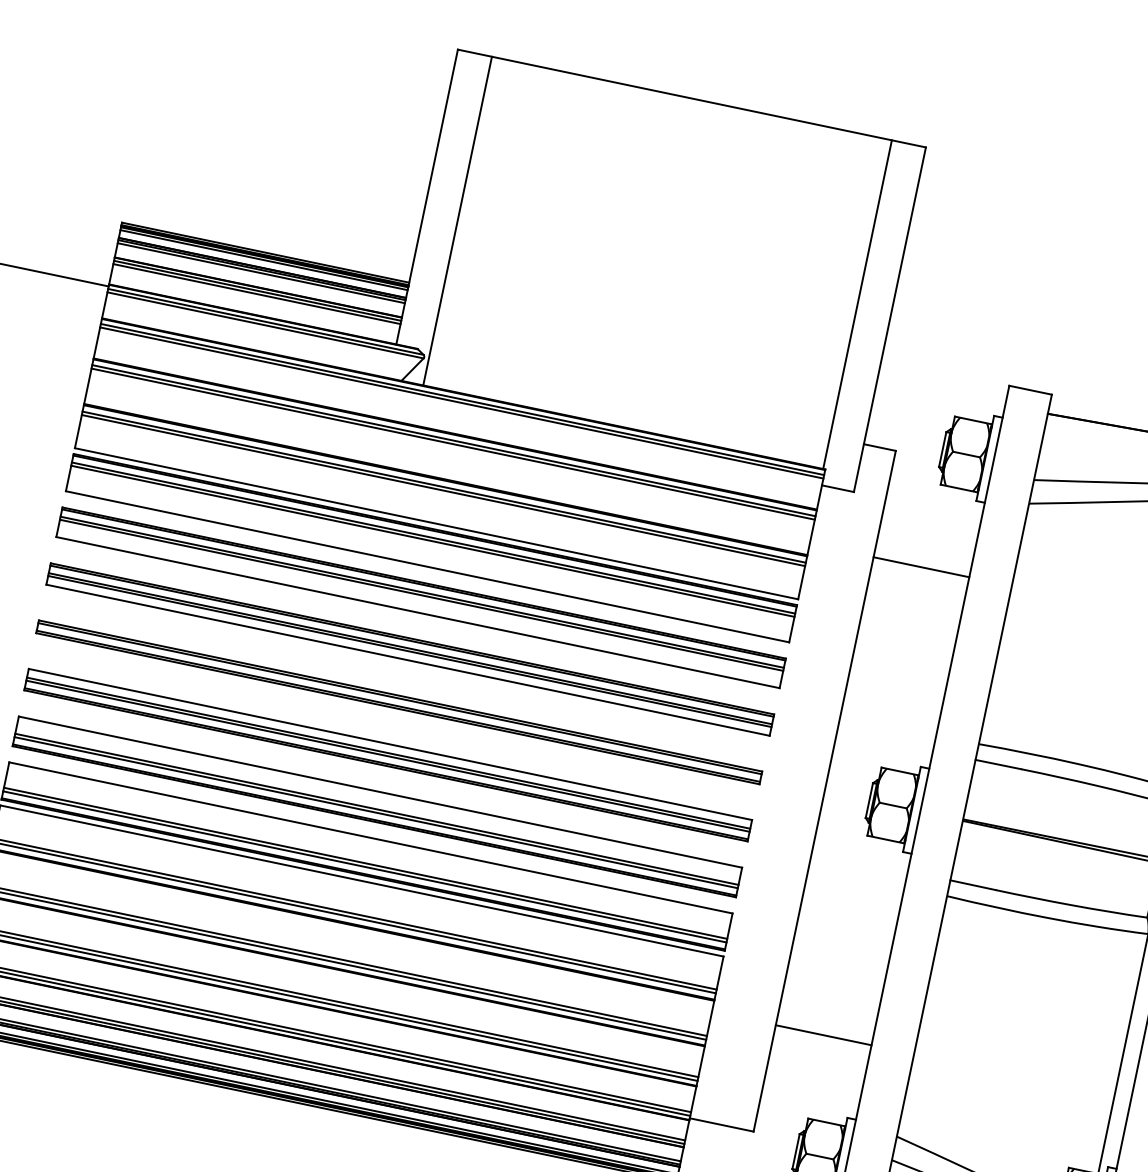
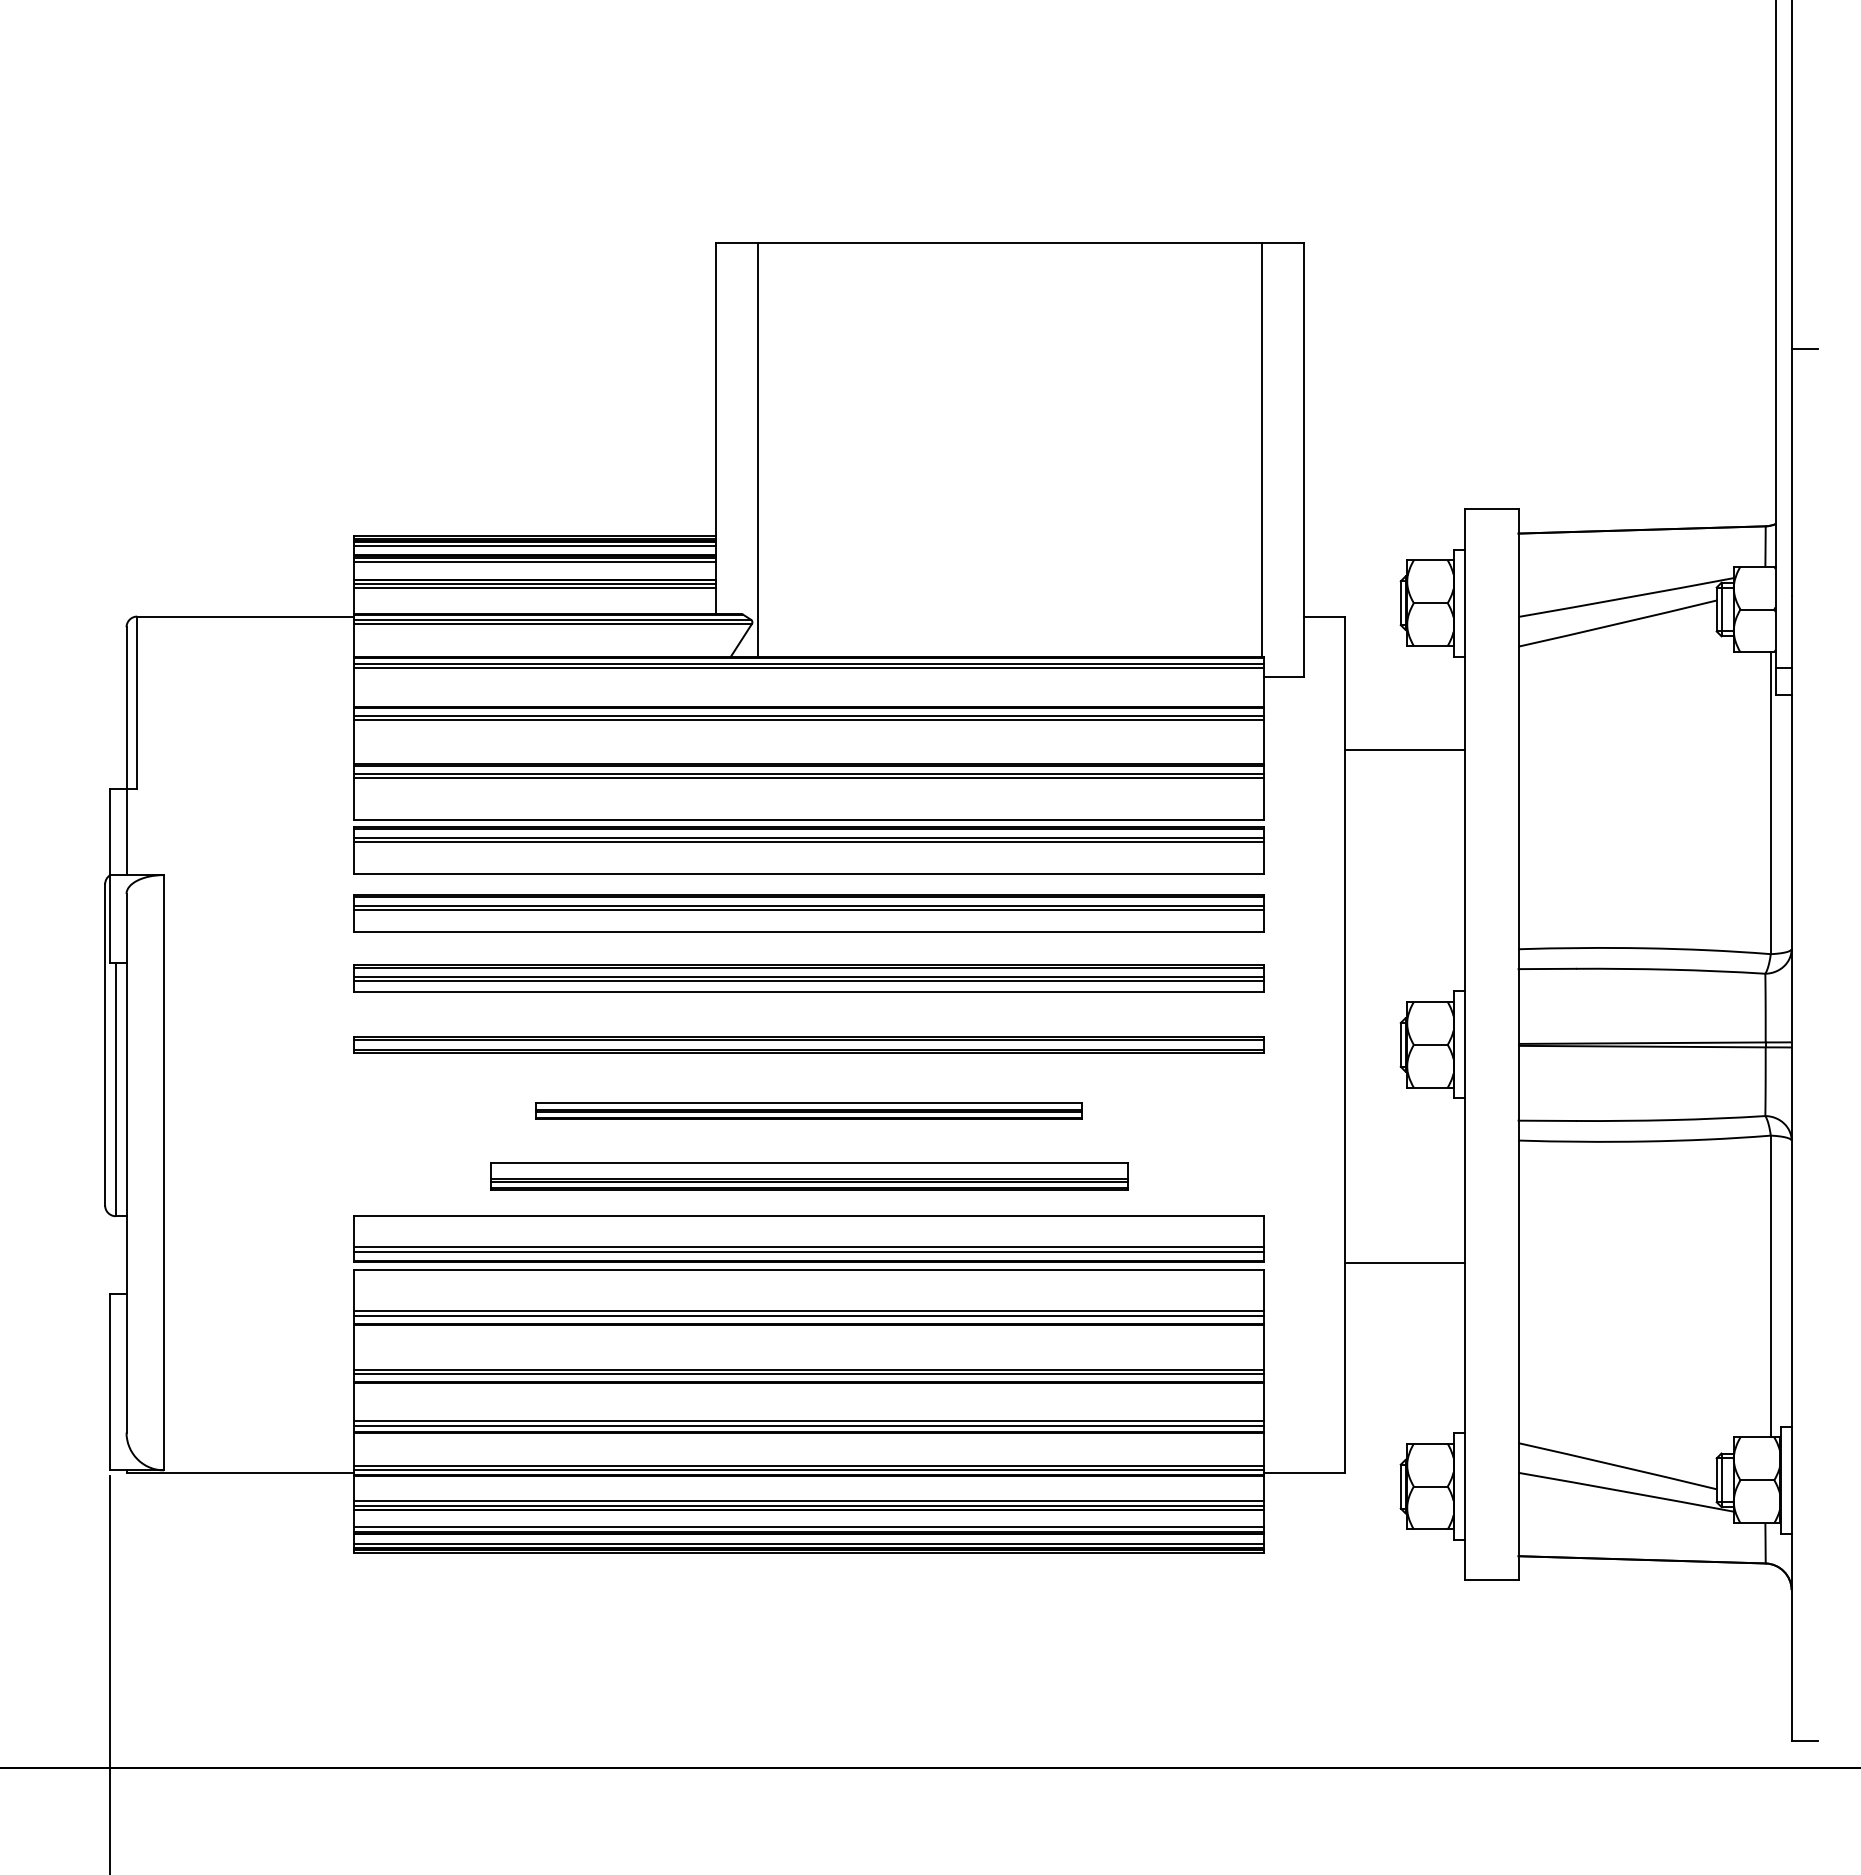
part: (387, 755) -> (808, 1111), size x0.6
part: (376, 806) -> (808, 1176), size x0.7
line: (823, 1035) -> (1404, 1263), moved

